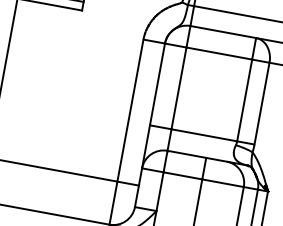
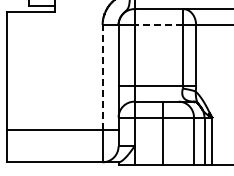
line: (218, 54) -> (158, 25), solid -> dashed
line: (130, 110) -> (102, 77), solid -> dashed

